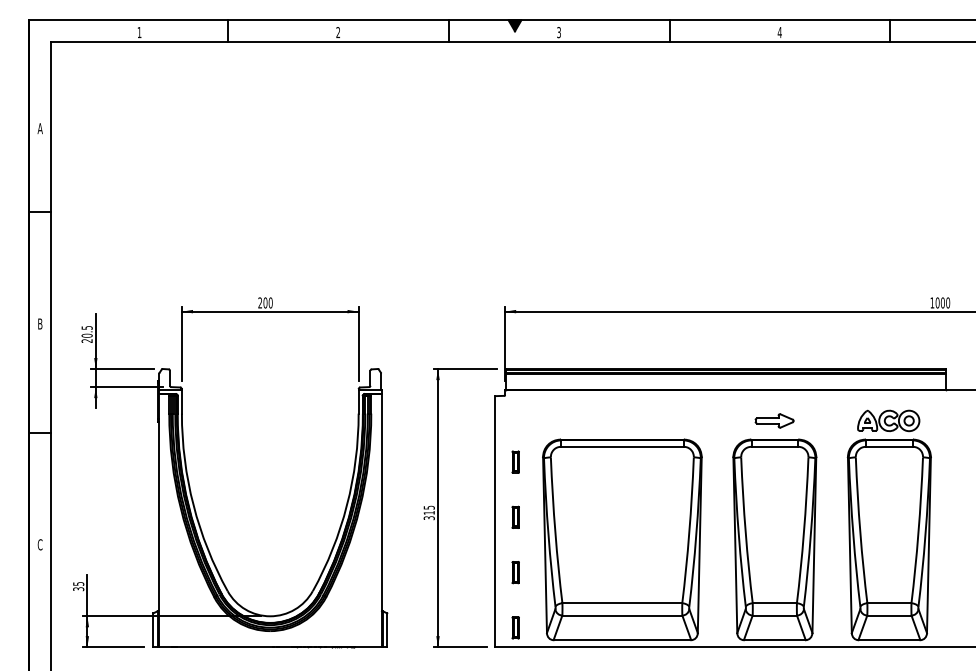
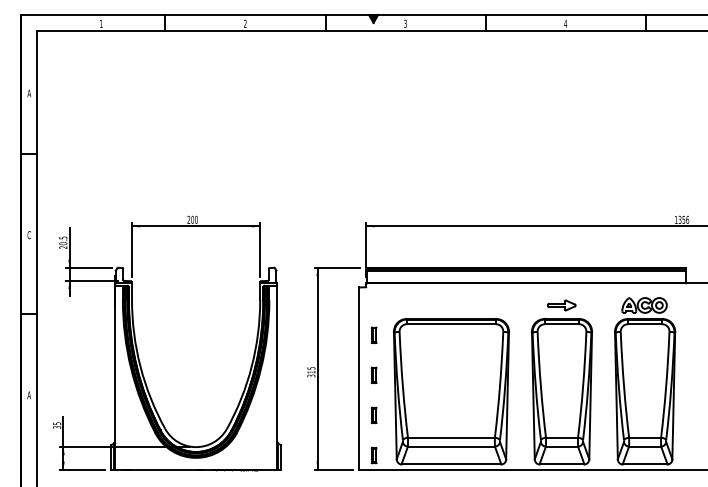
text: (942, 302) -> (683, 219), 1000 -> 1356
text: (39, 323) -> (28, 234), B -> C
text: (39, 544) -> (28, 395), C -> A

